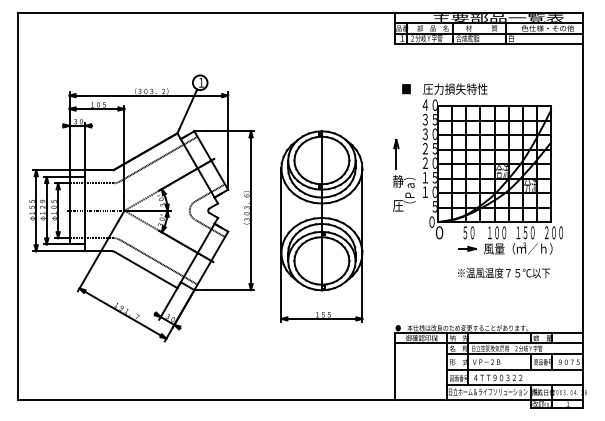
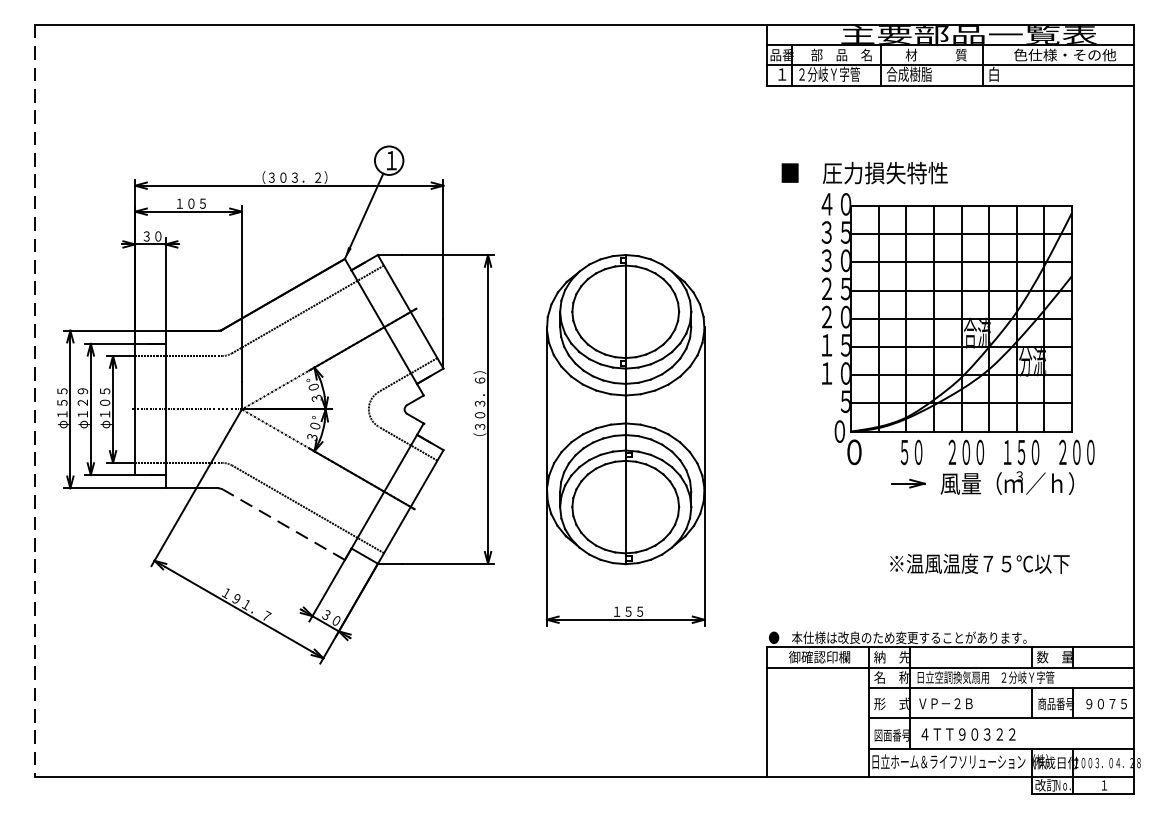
part: (404, 175) -> (786, 340), removed
line: (18, 206) -> (35, 401), solid -> dashed
text: (489, 231) -> (951, 449), １００ -> ２００
line: (145, 269) -> (282, 523), solid -> dashed
text: (504, 273) -> (980, 564), moved

